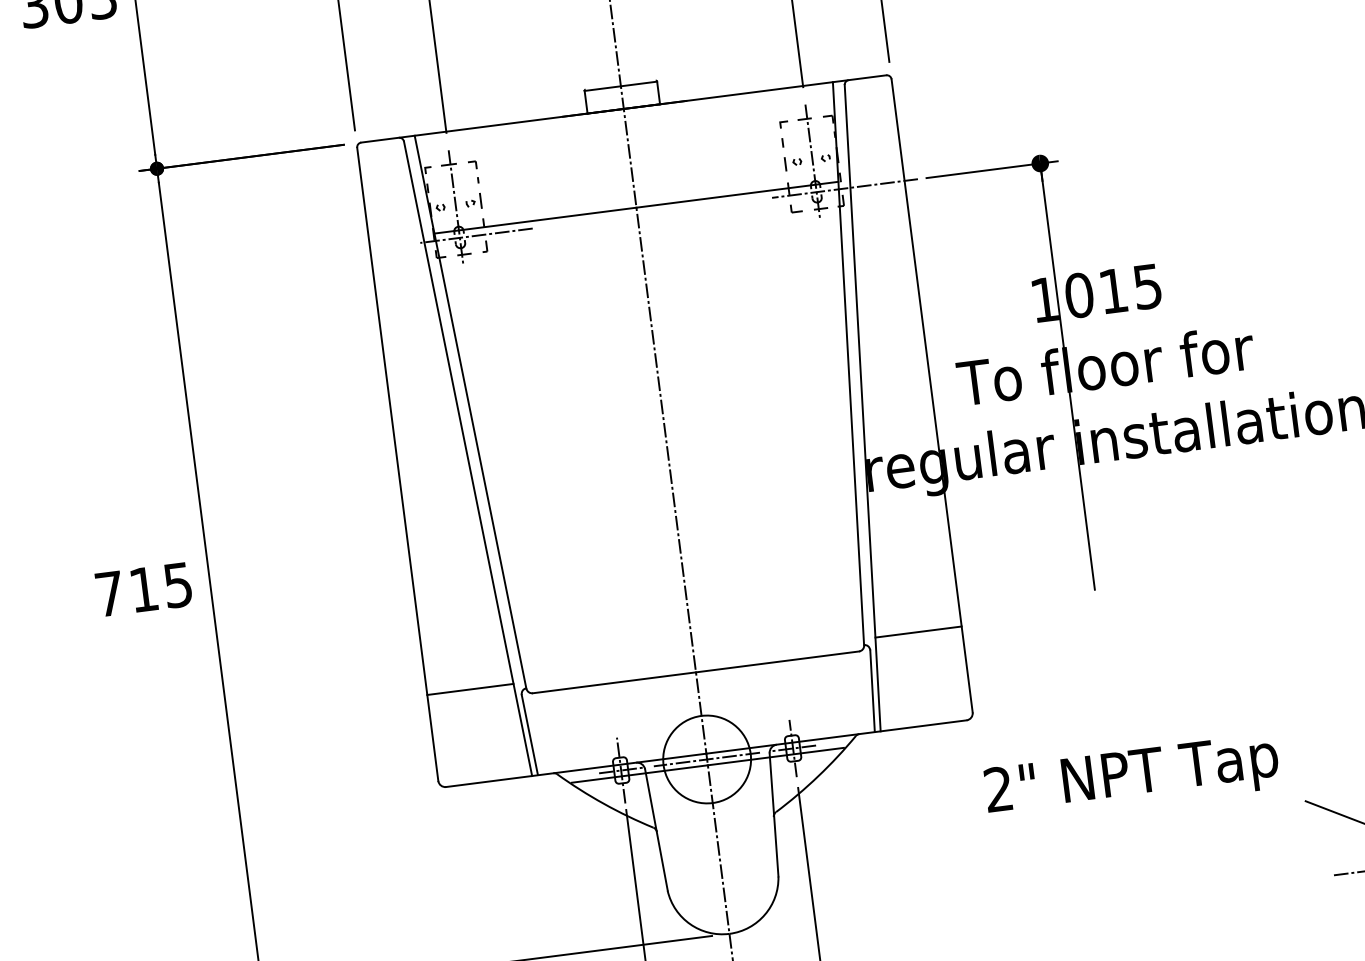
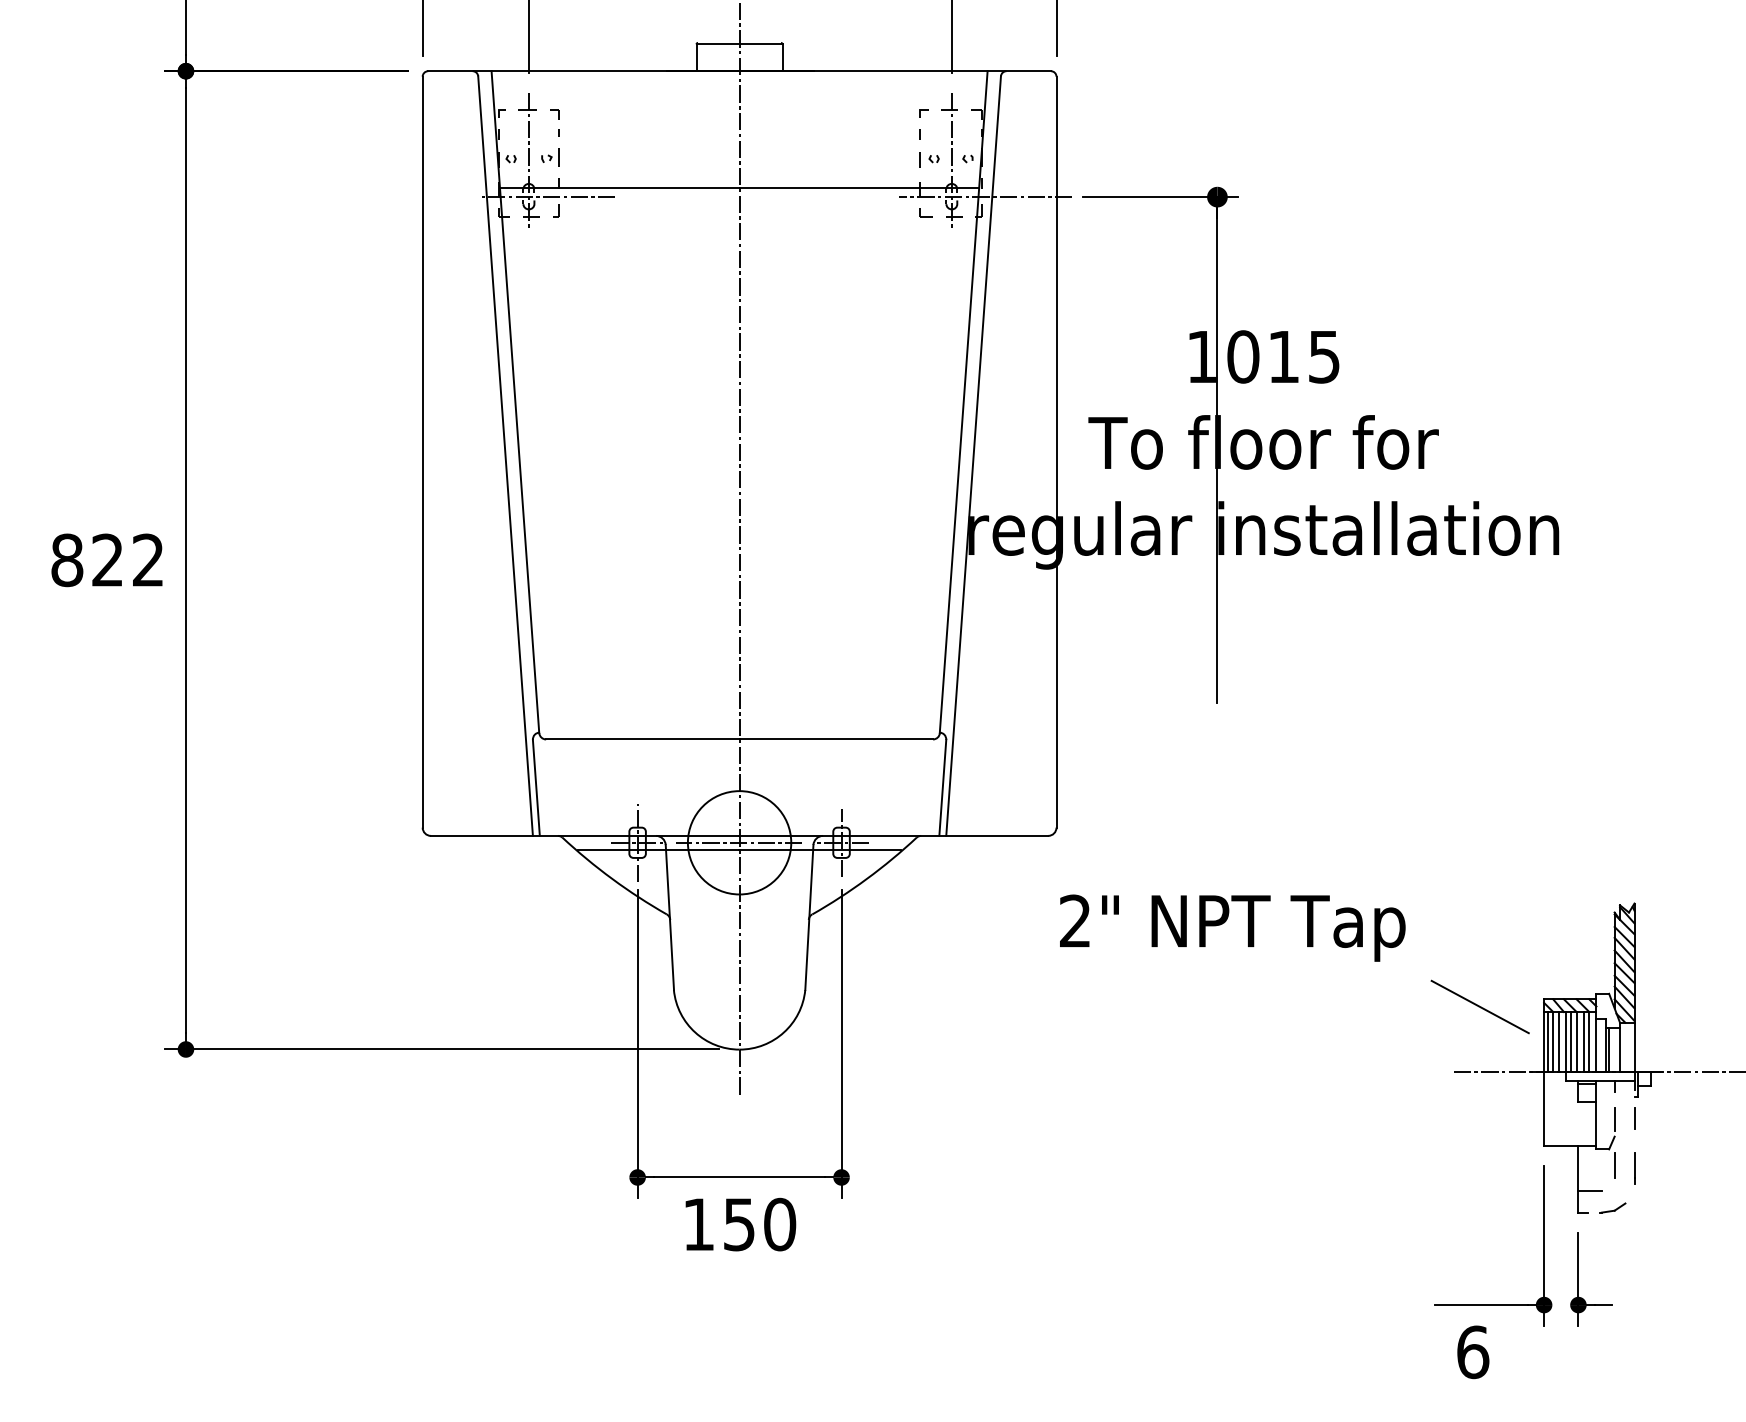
text: (143, 589) -> (107, 560), 715 -> 822
line: (918, 631) -> (1005, 725), removed
line: (470, 689) -> (473, 725), removed

